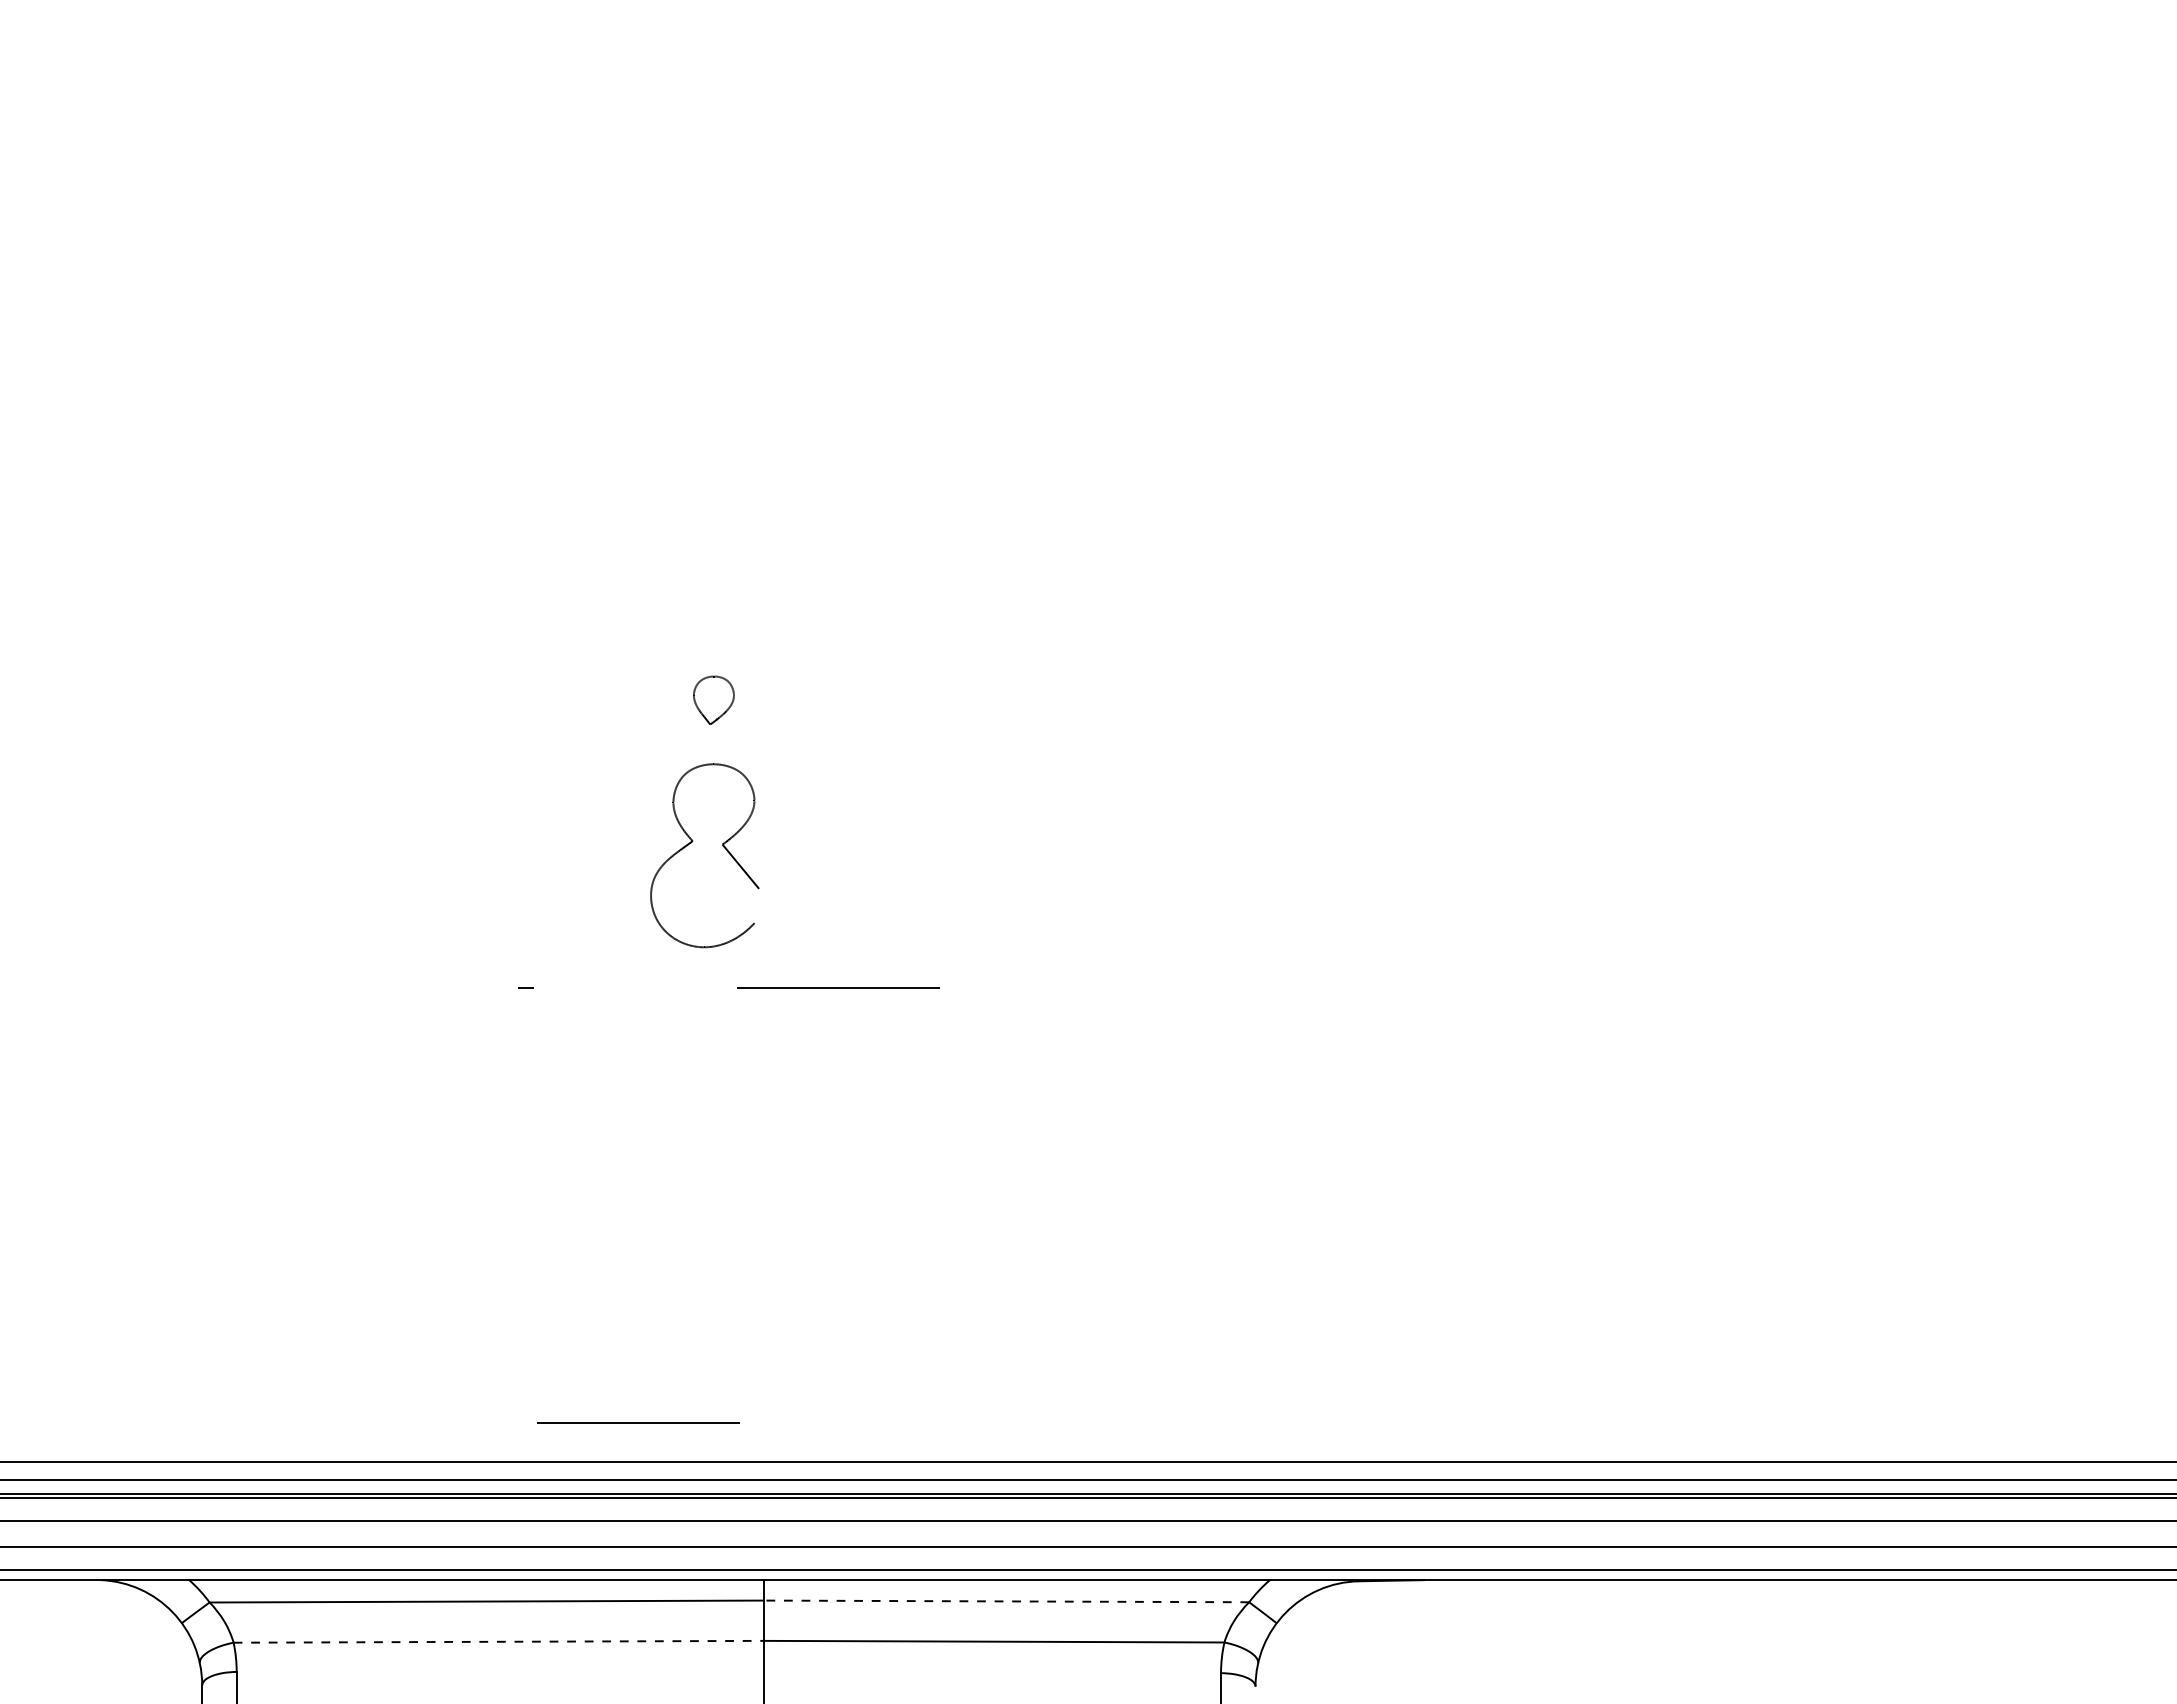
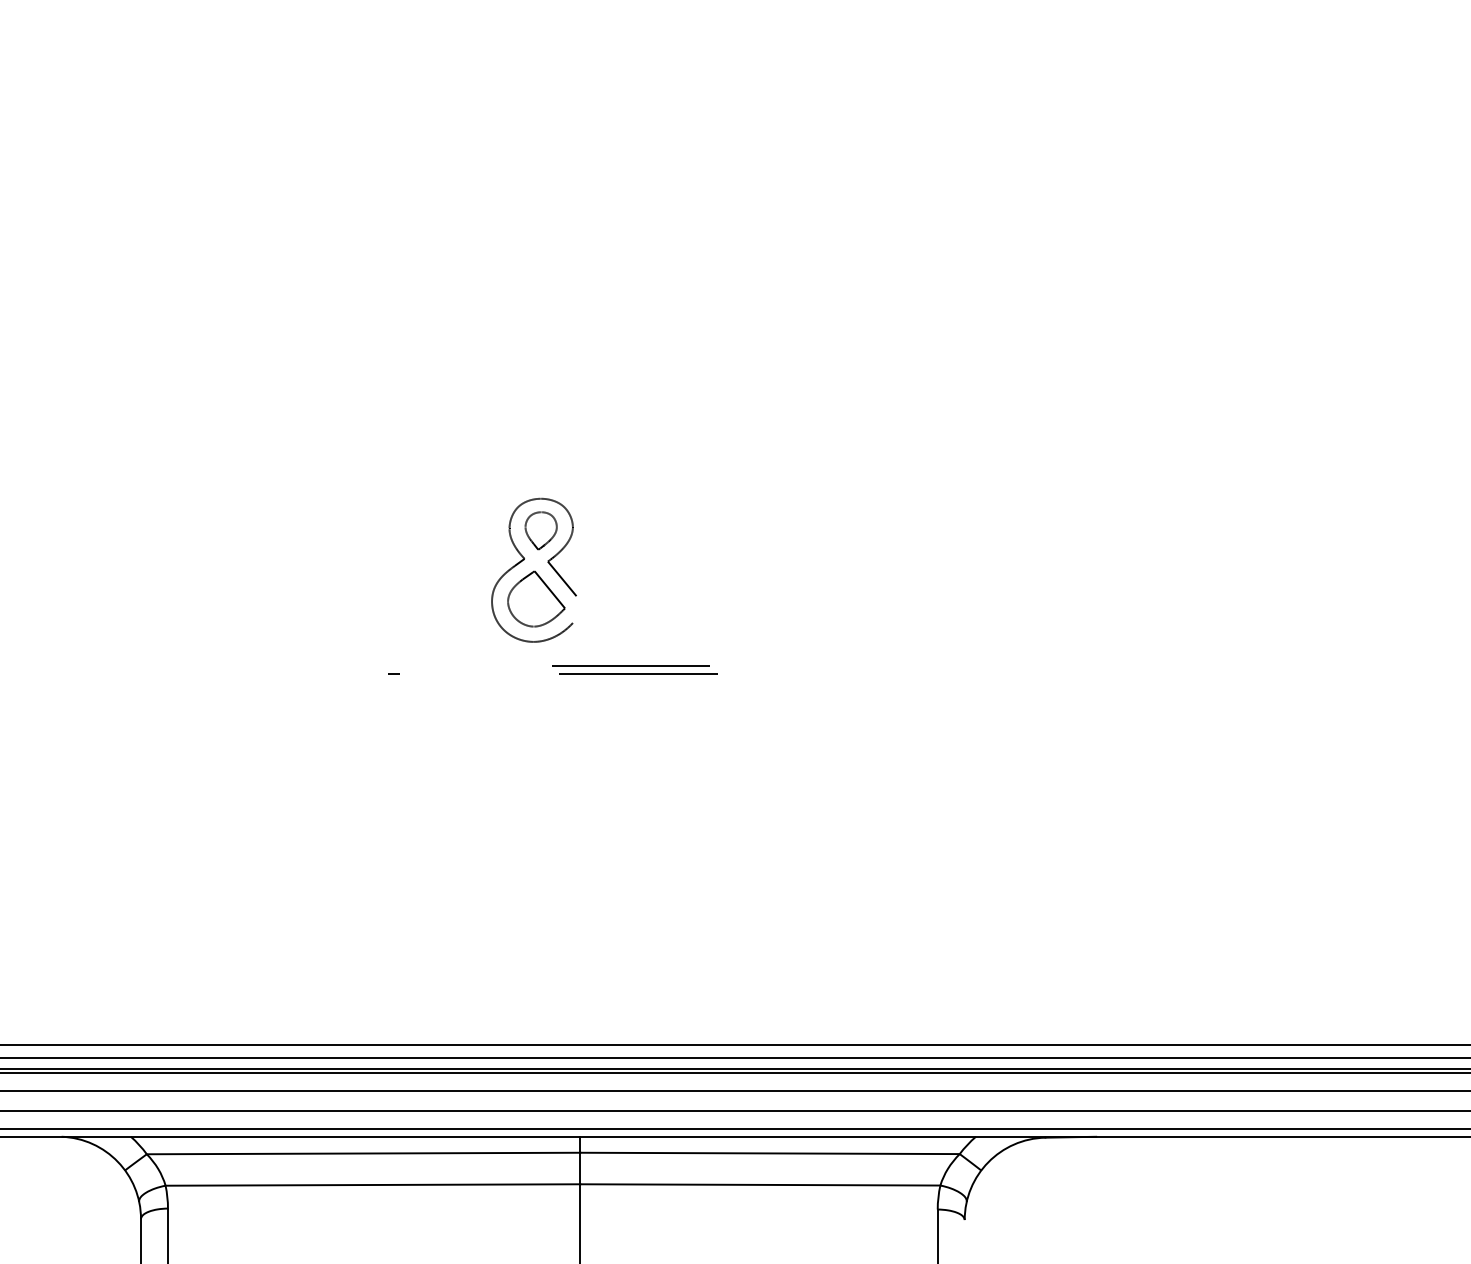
part: (713, 699) -> (540, 530), moved
part: (707, 892) -> (536, 599), added
line: (638, 1422) -> (630, 666), moved
line: (1006, 1601) -> (769, 1153), dashed -> solid
line: (499, 1641) -> (373, 1184), dashed -> solid

